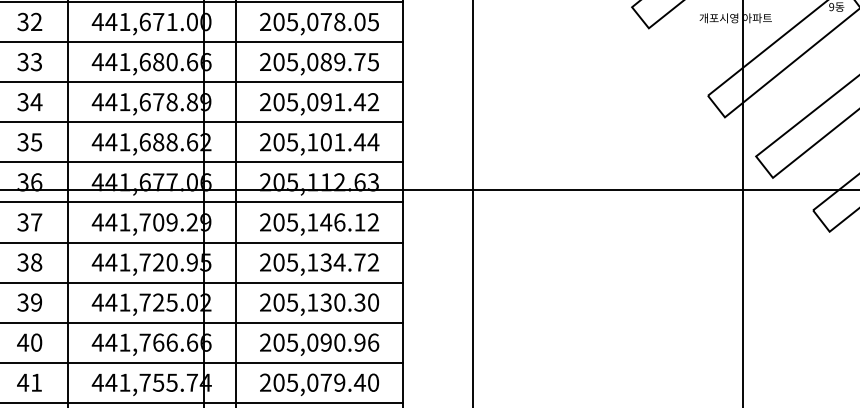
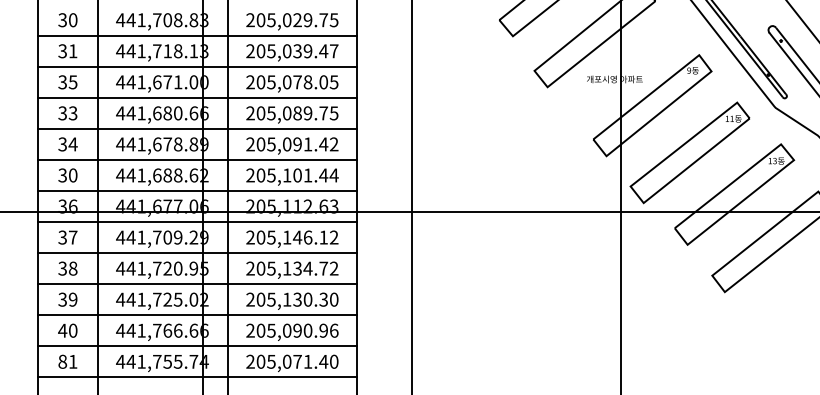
text: (35, 22) -> (72, 82), 32 -> 35
text: (35, 142) -> (72, 175), 35 -> 30
text: (22, 382) -> (62, 361), 41 -> 81
text: (339, 382) -> (307, 361), 205,079.40 -> 205,071.40

